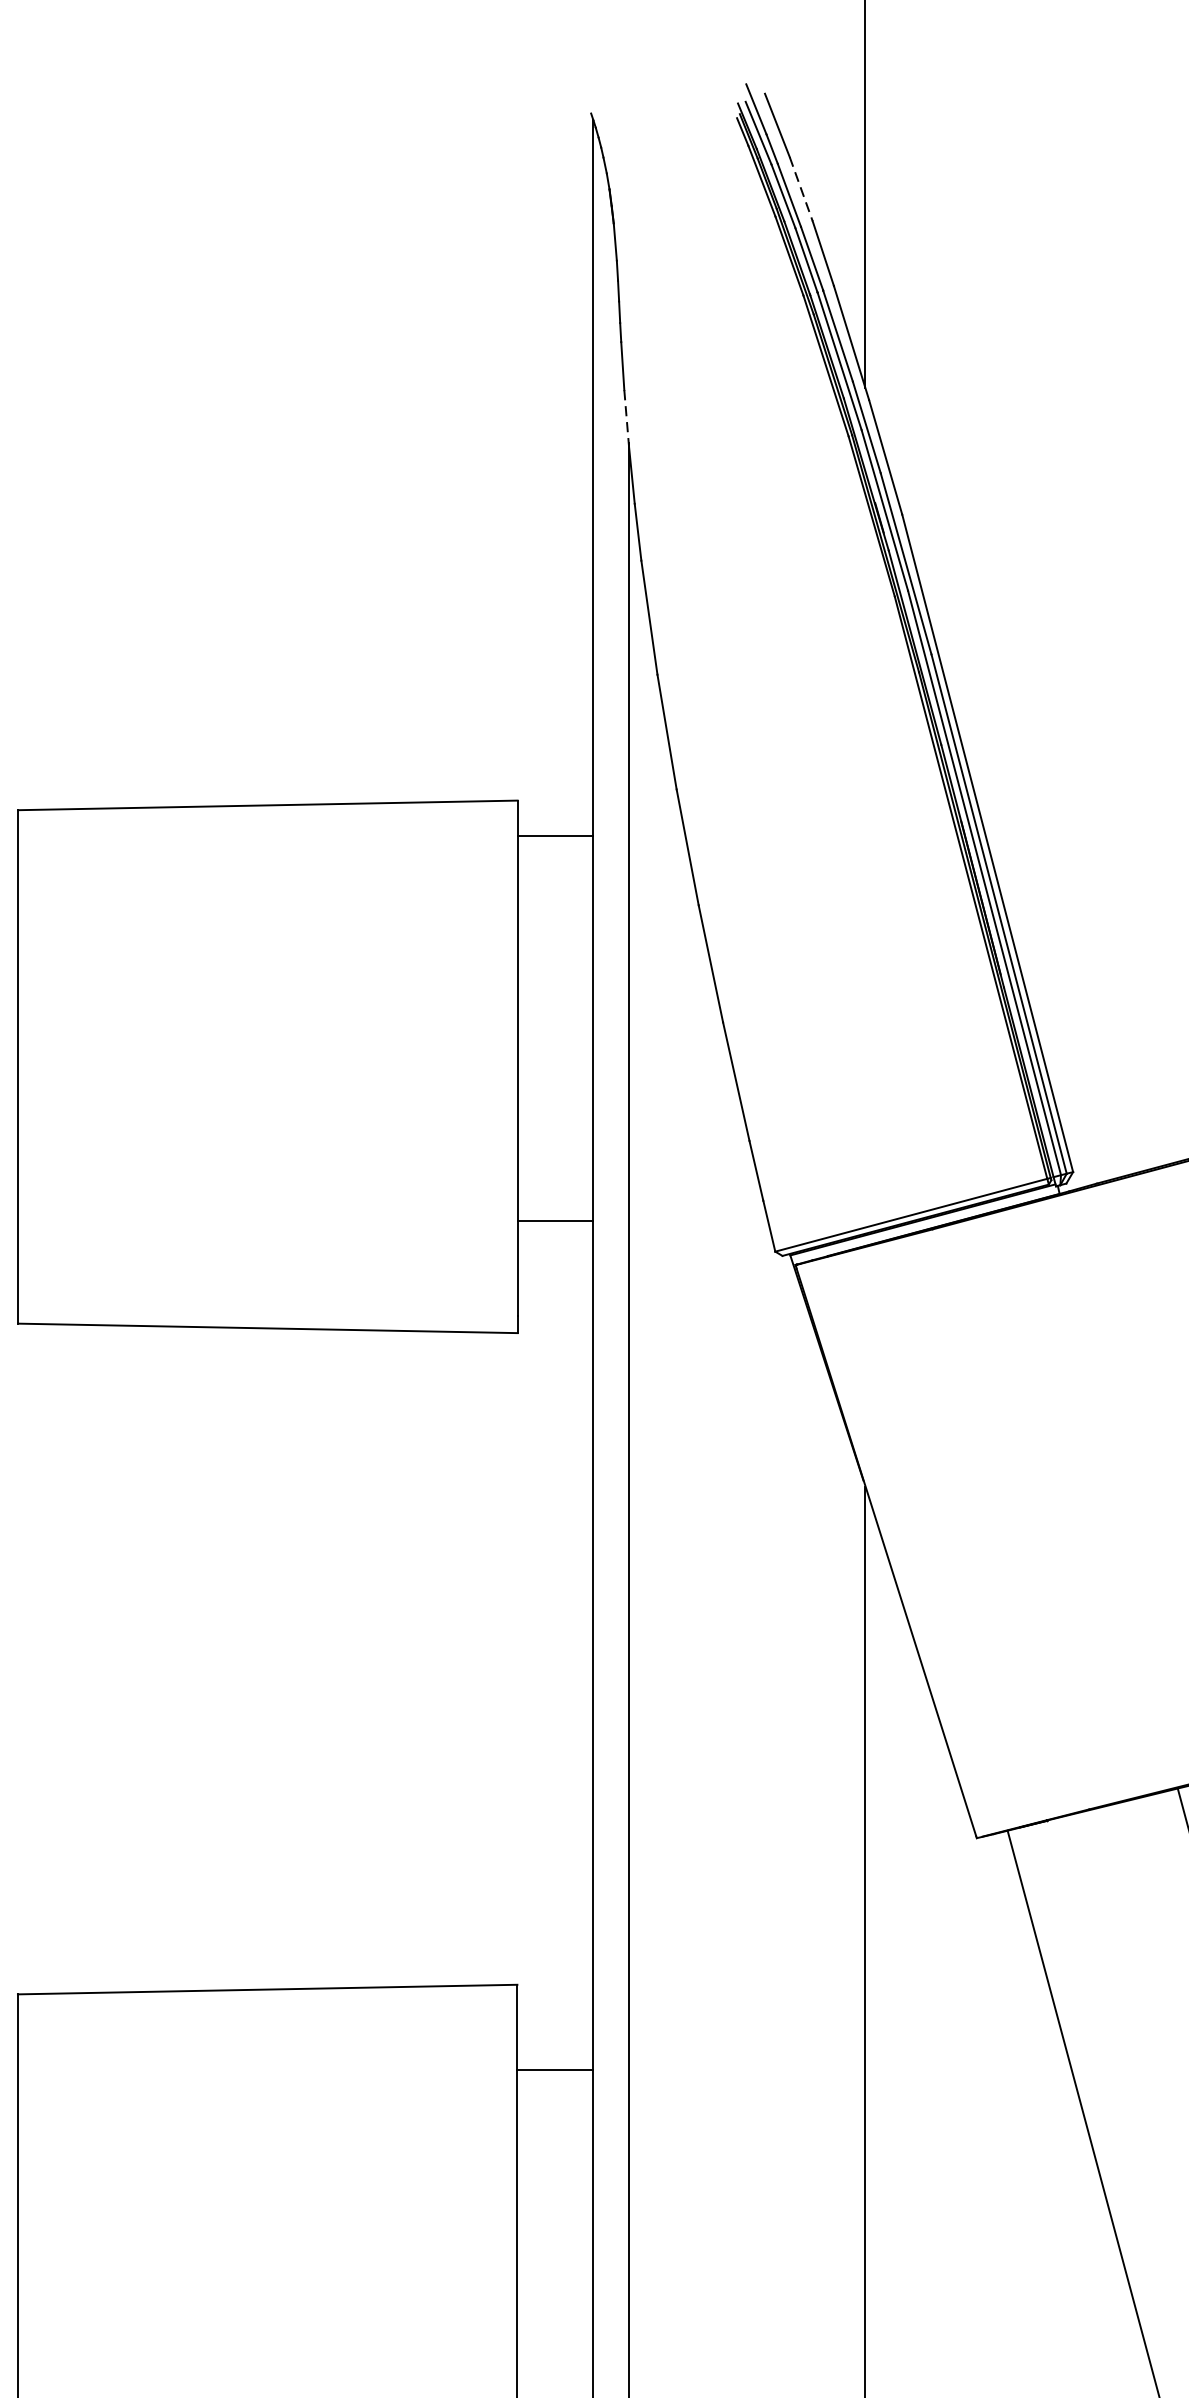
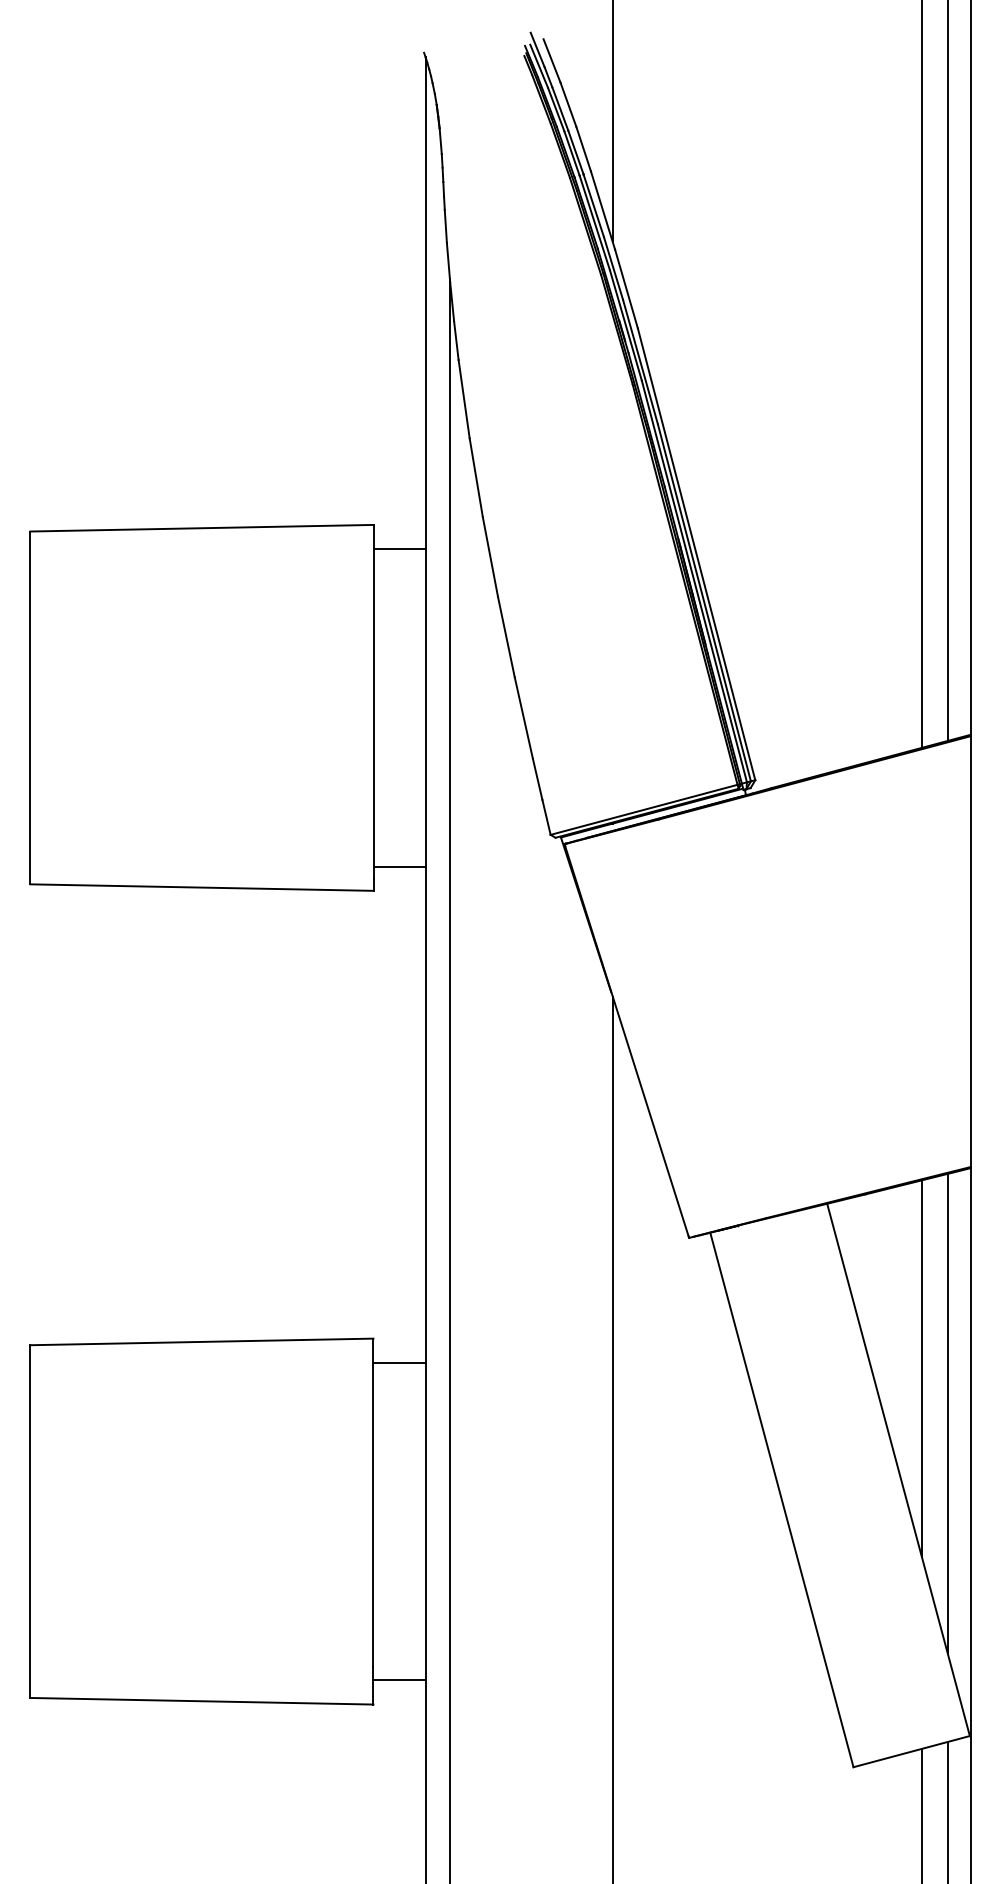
line: (801, 190) -> (568, 105), dashed -> solid
line: (626, 418) -> (448, 262), dashed -> solid
line: (555, 1220) -> (399, 866), moved
line: (555, 2070) -> (399, 1363), moved

